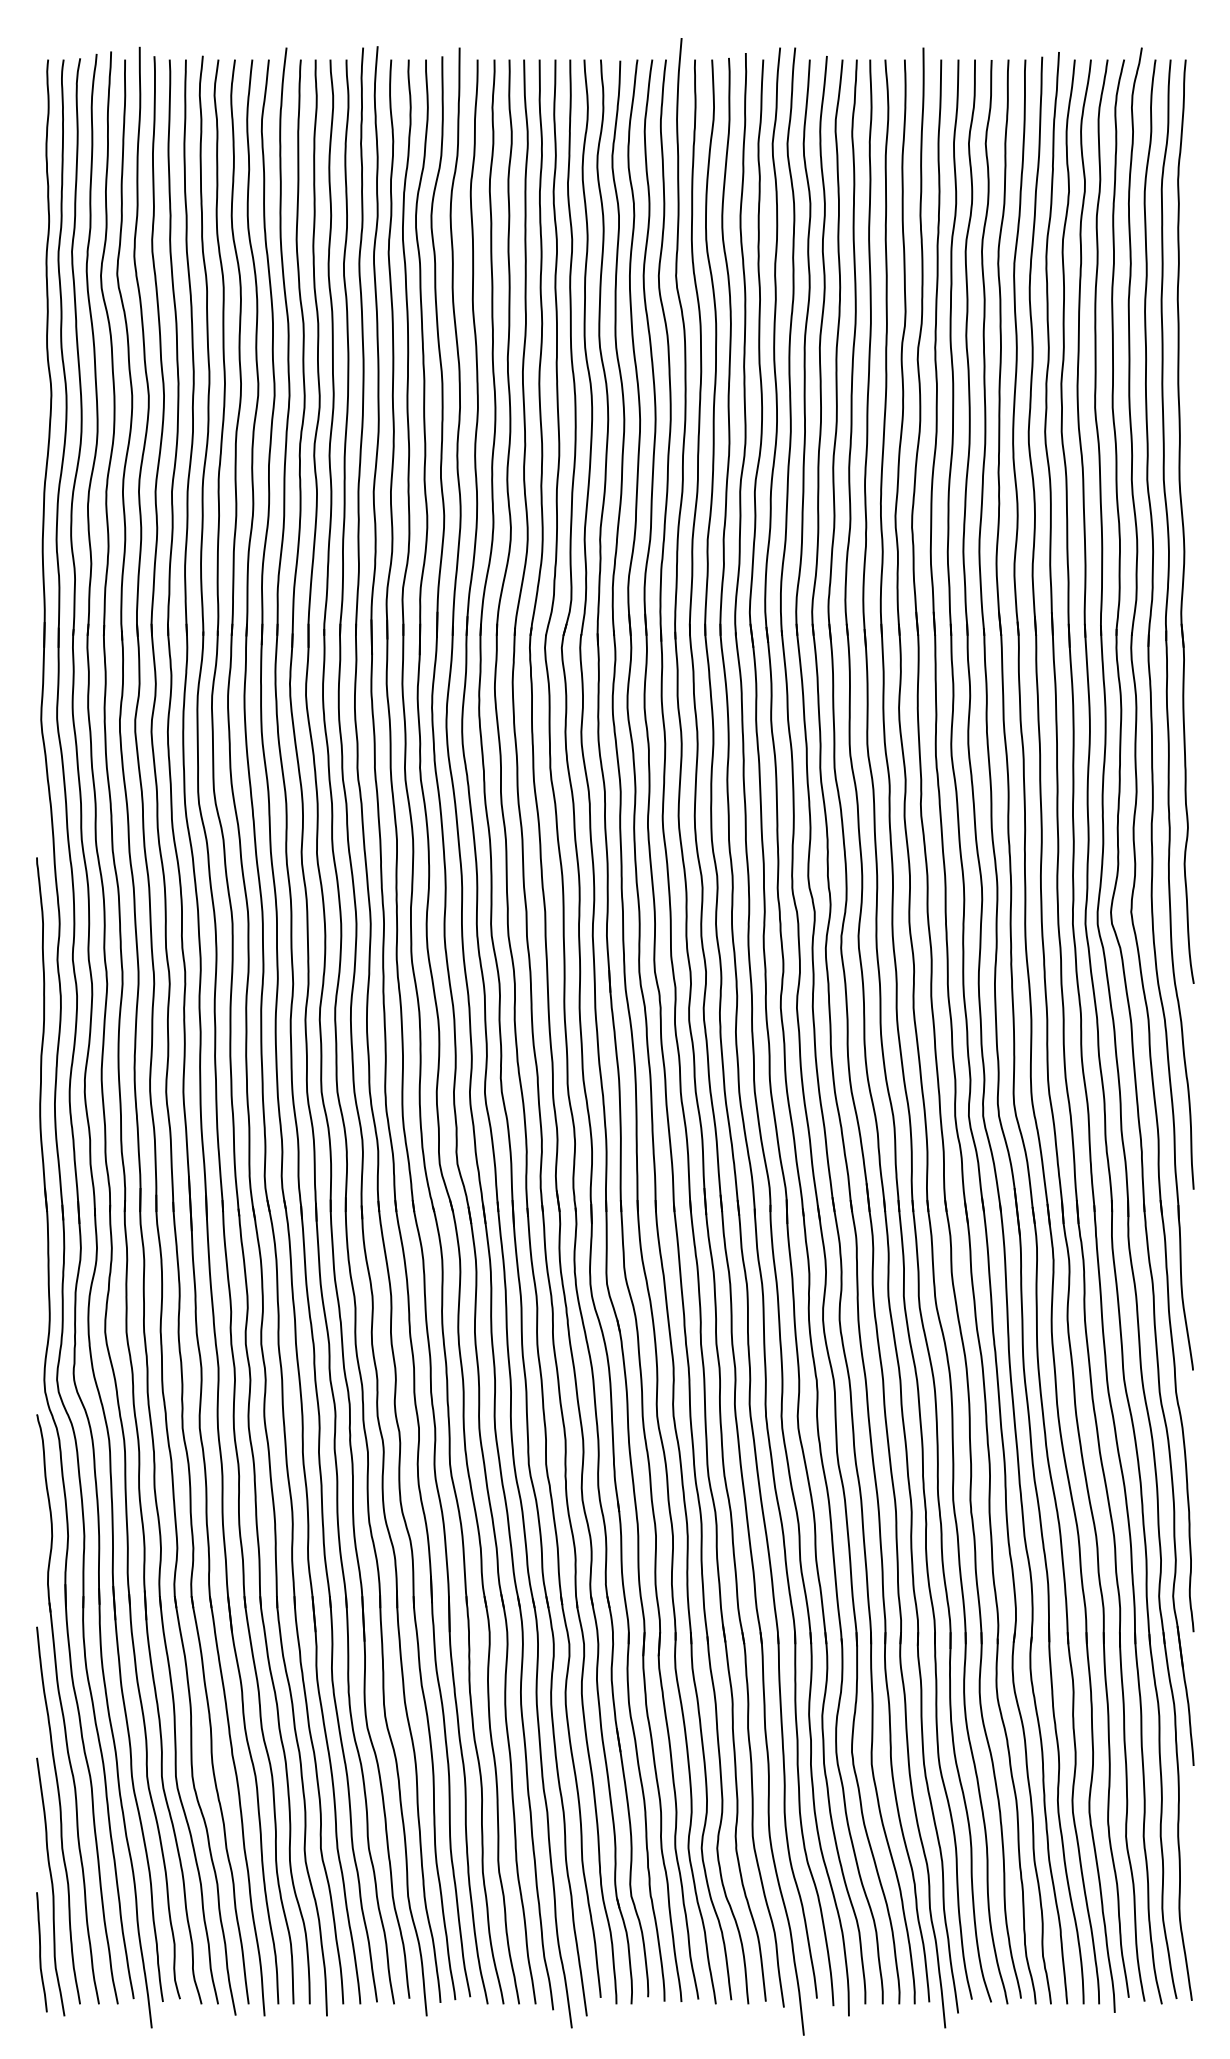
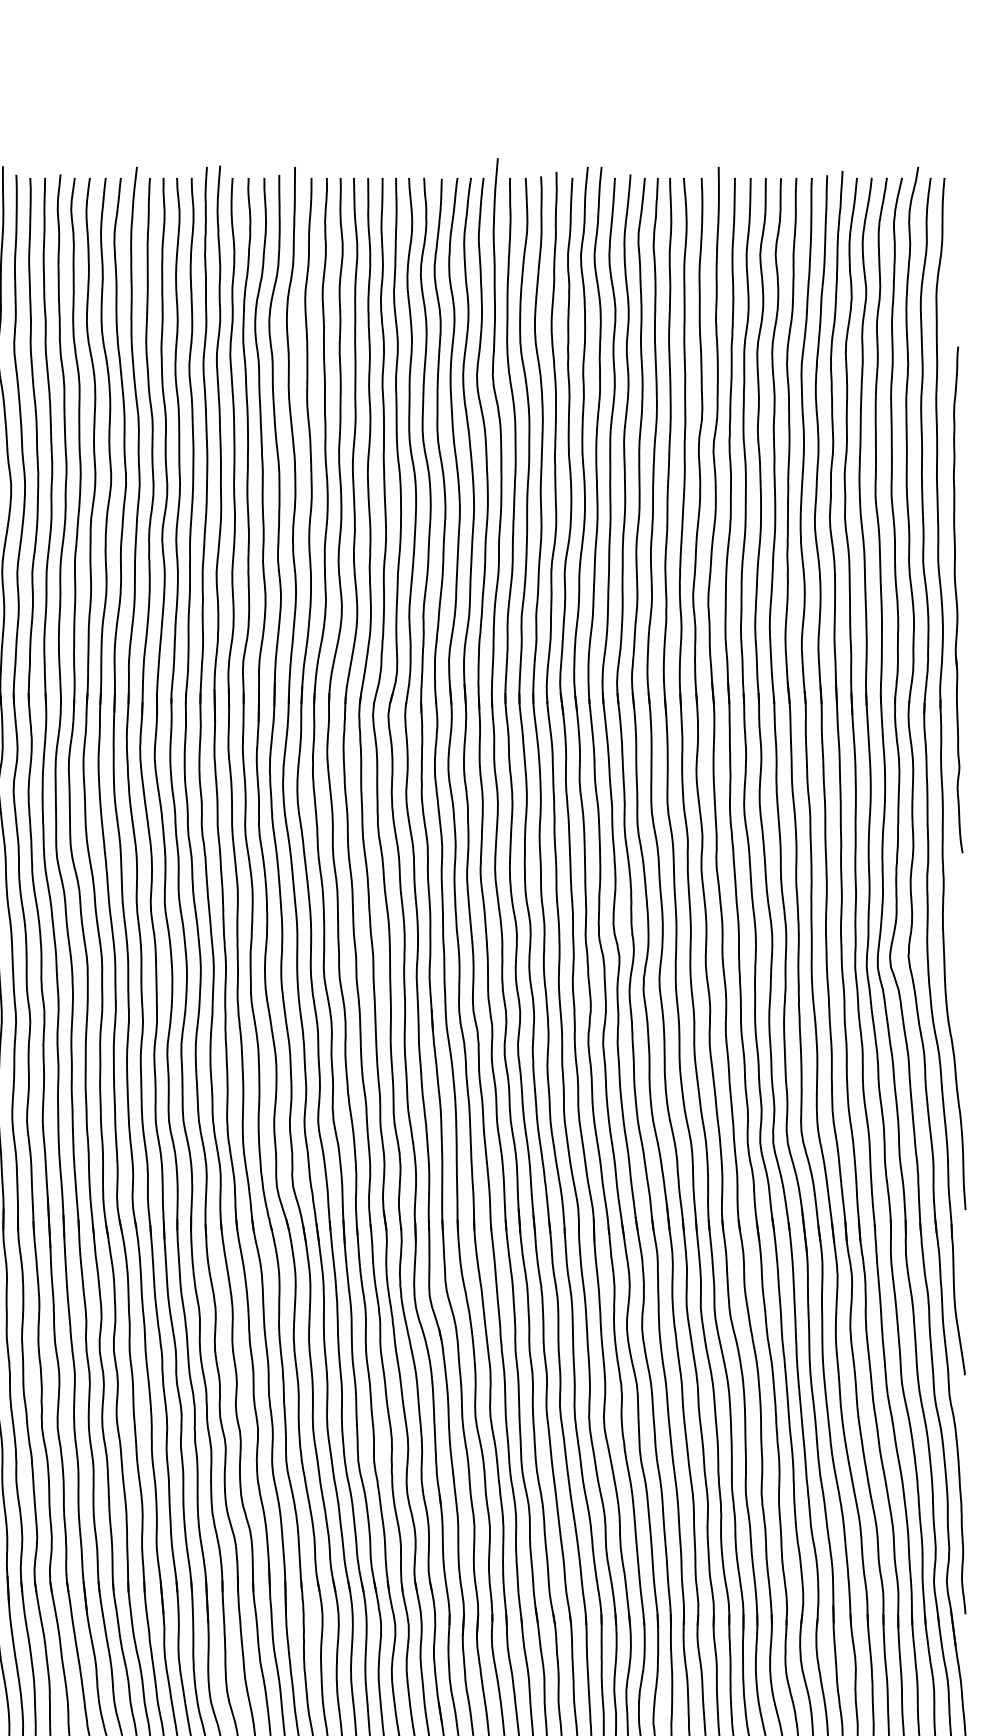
part: (1185, 521) -> (958, 599), size x0.6

